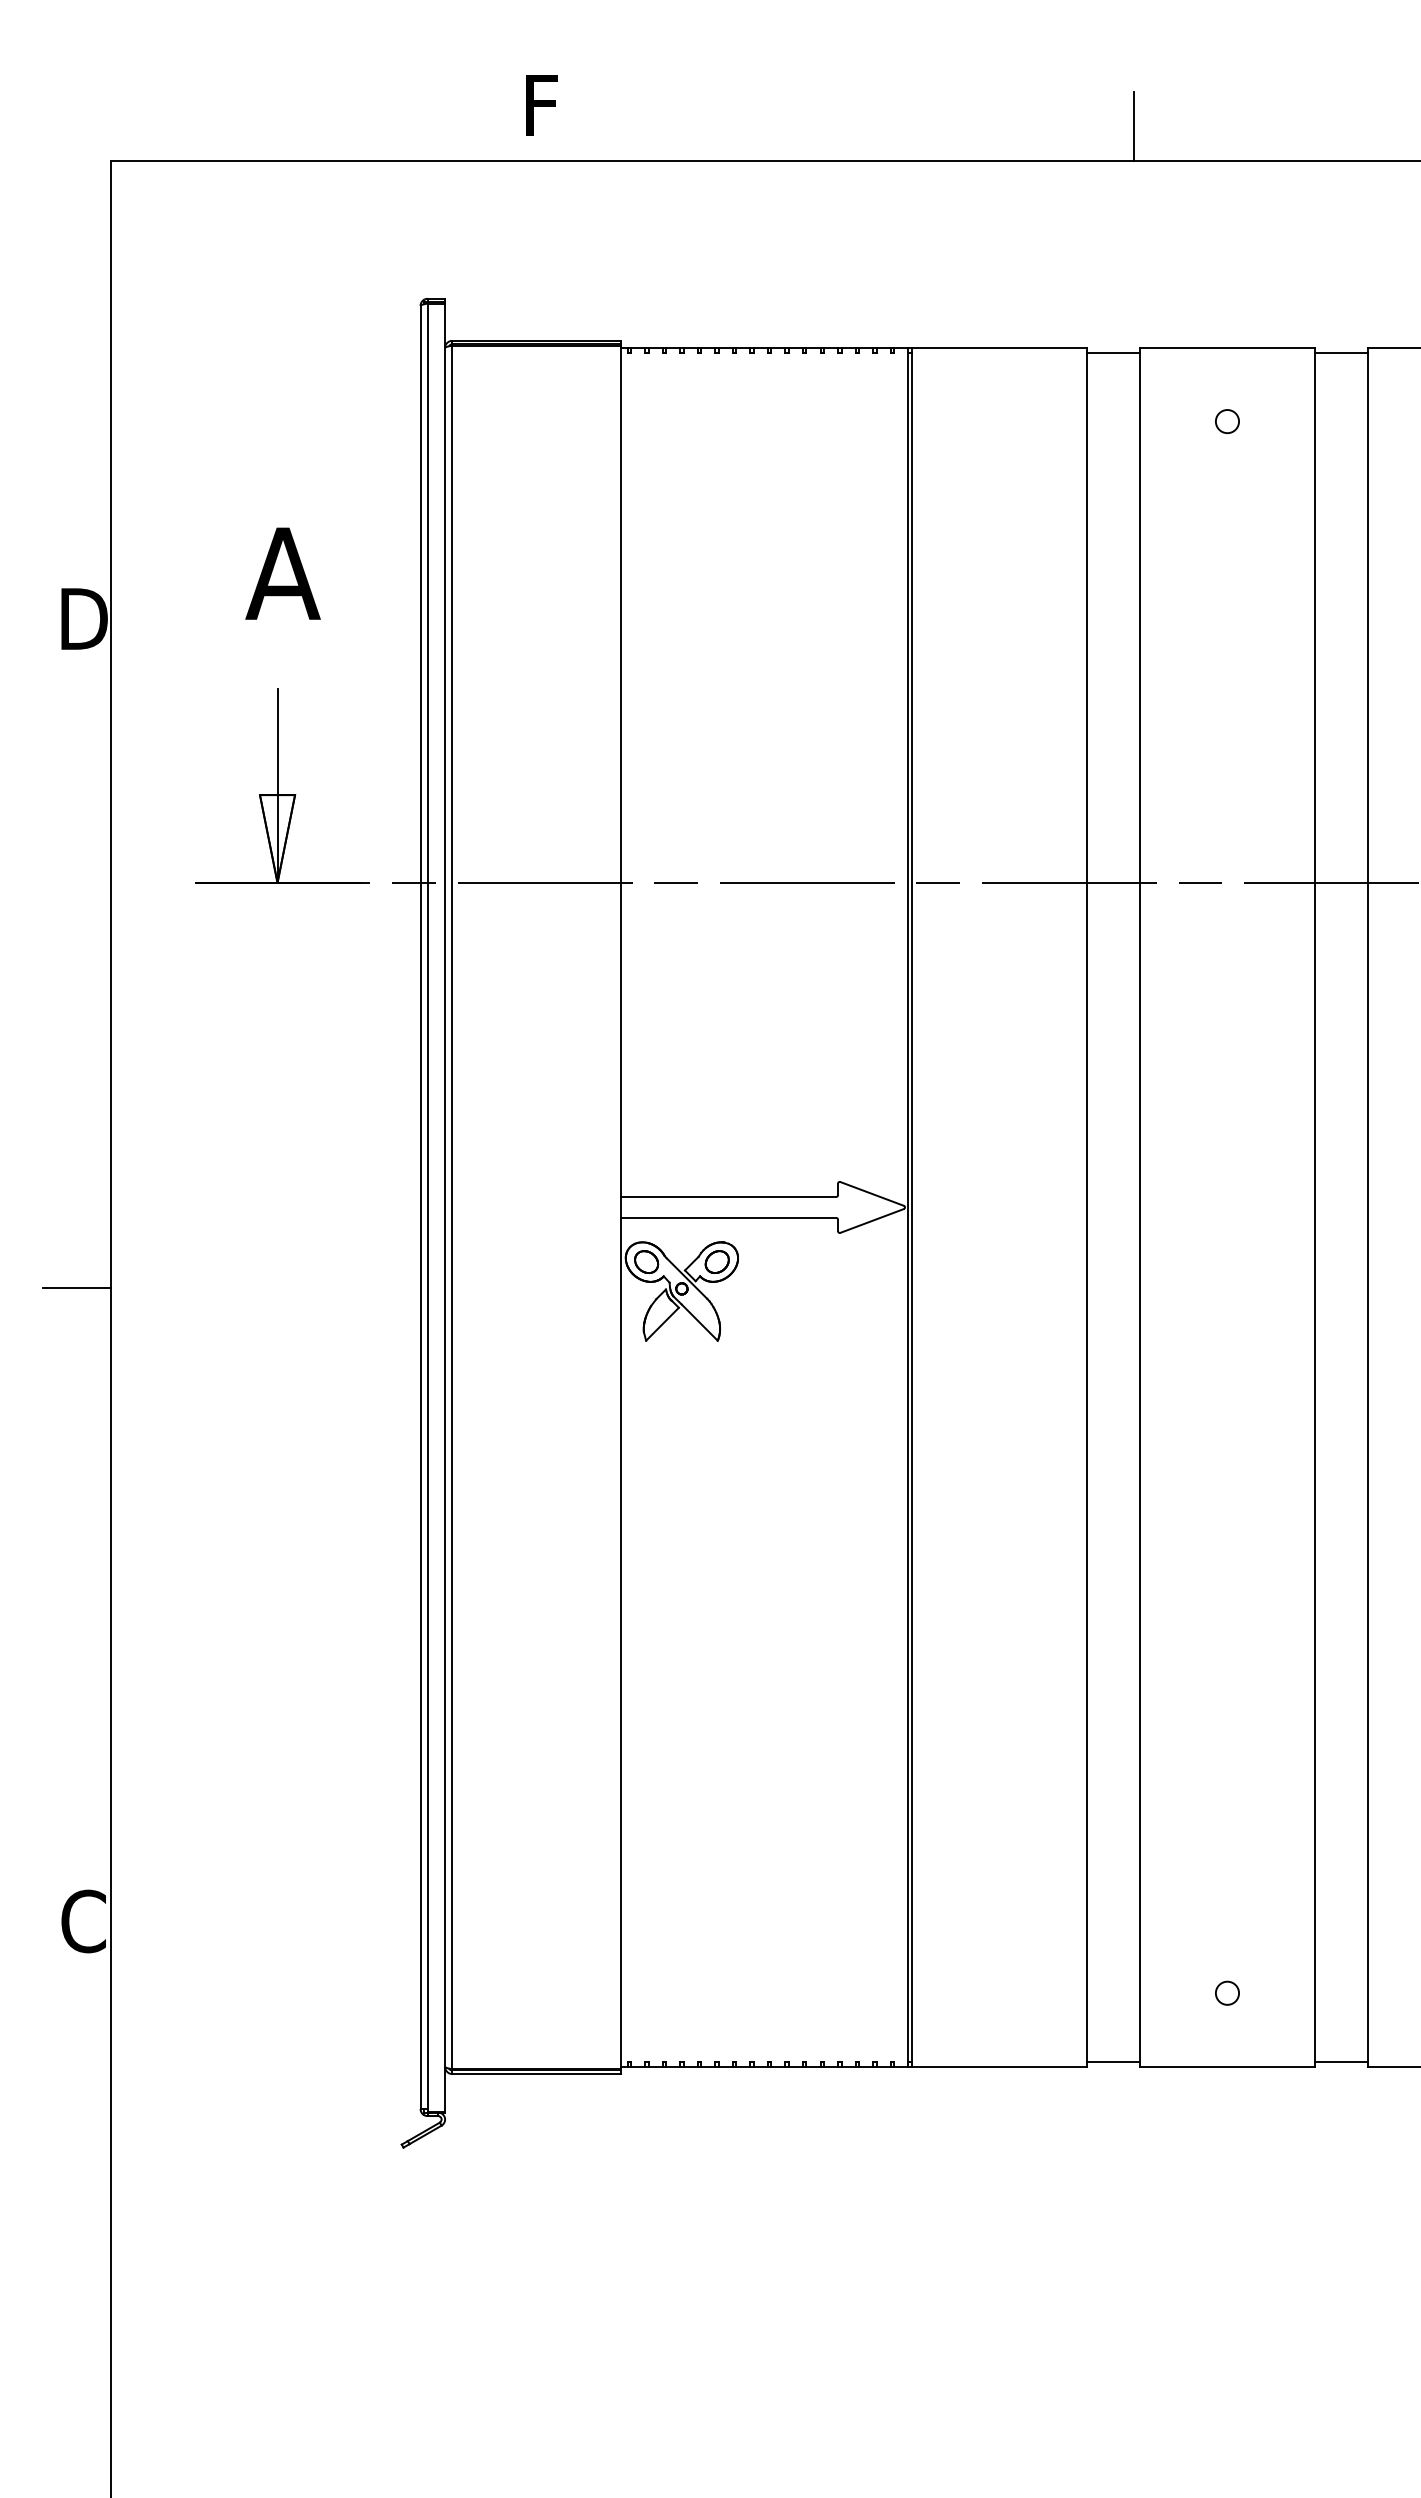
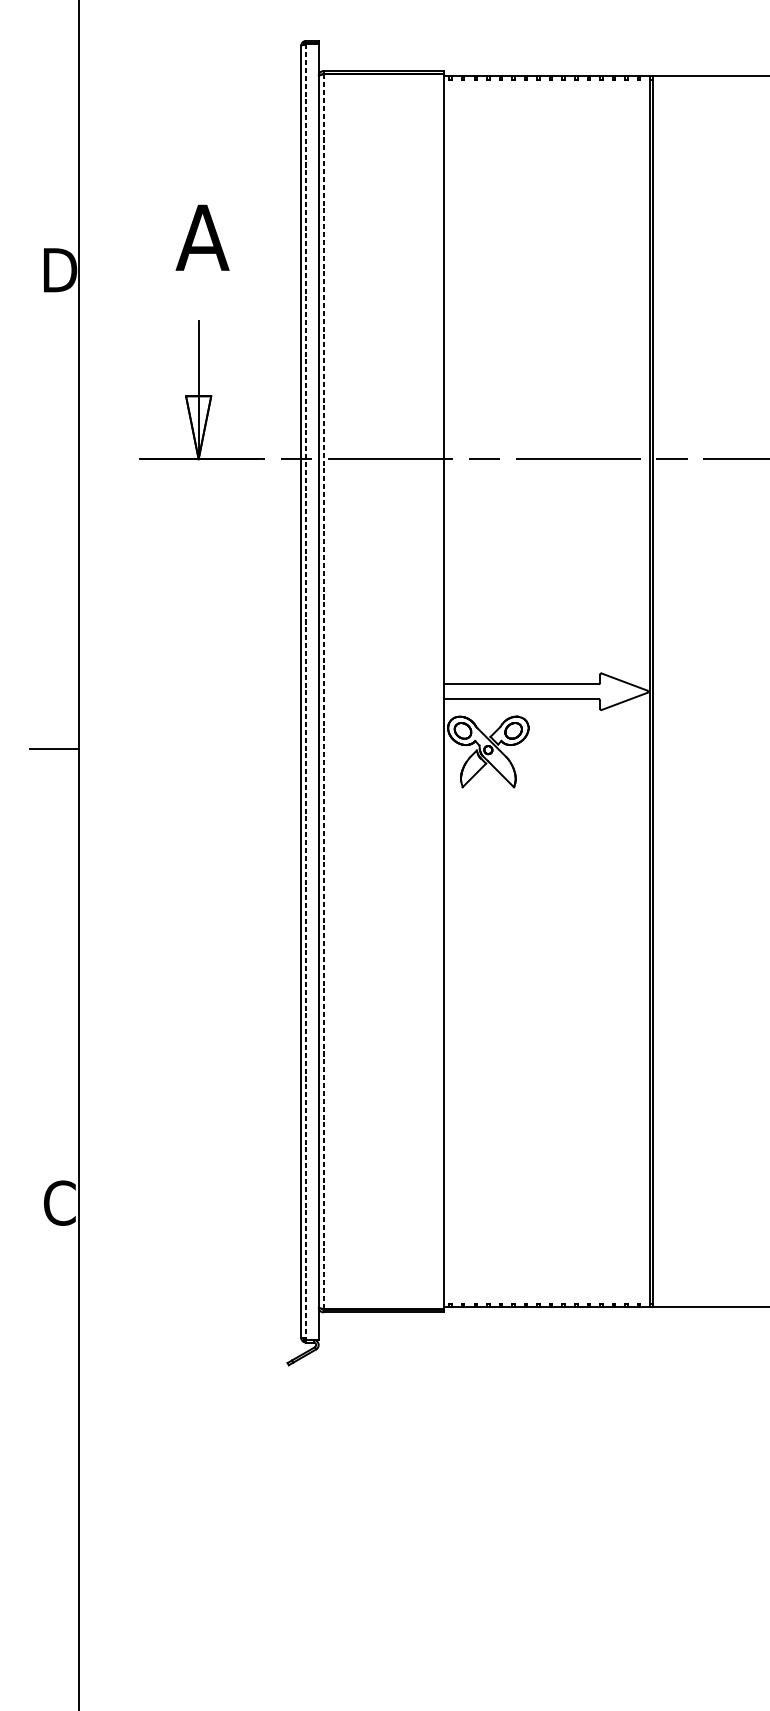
line: (427, 1206) -> (306, 691), solid -> dashed
line: (452, 1207) -> (323, 691), solid -> dashed

